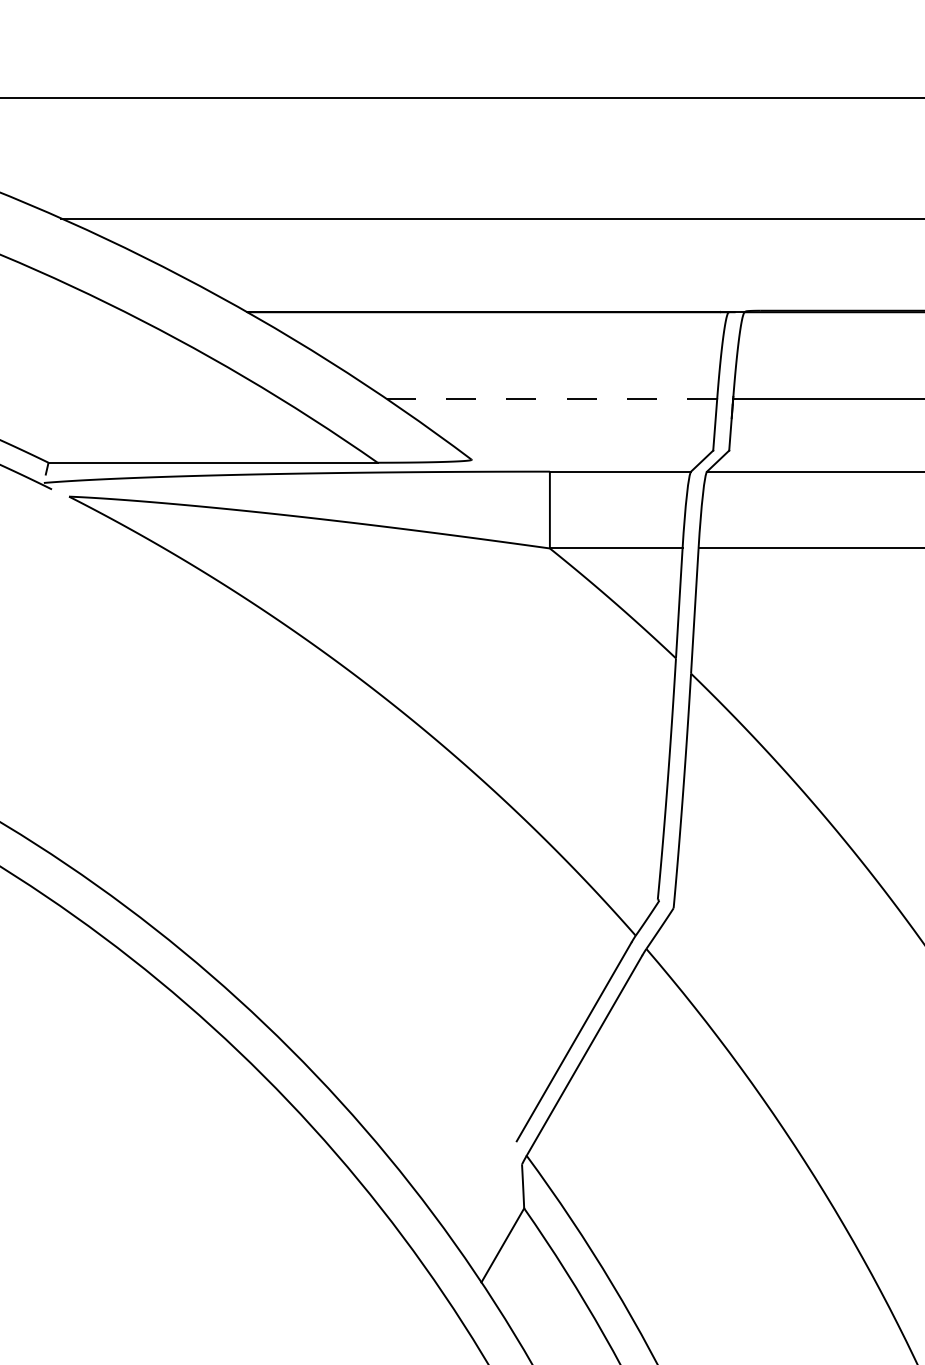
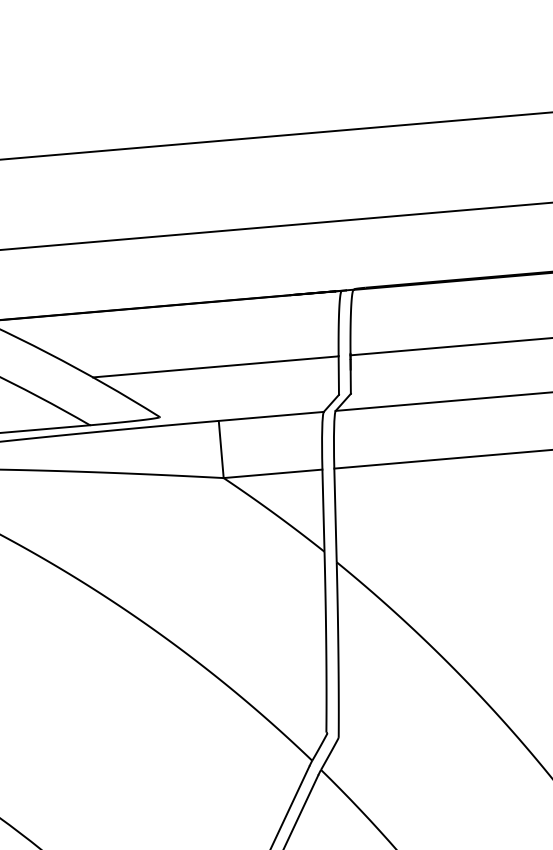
line: (551, 399) -> (215, 367), dashed -> solid

